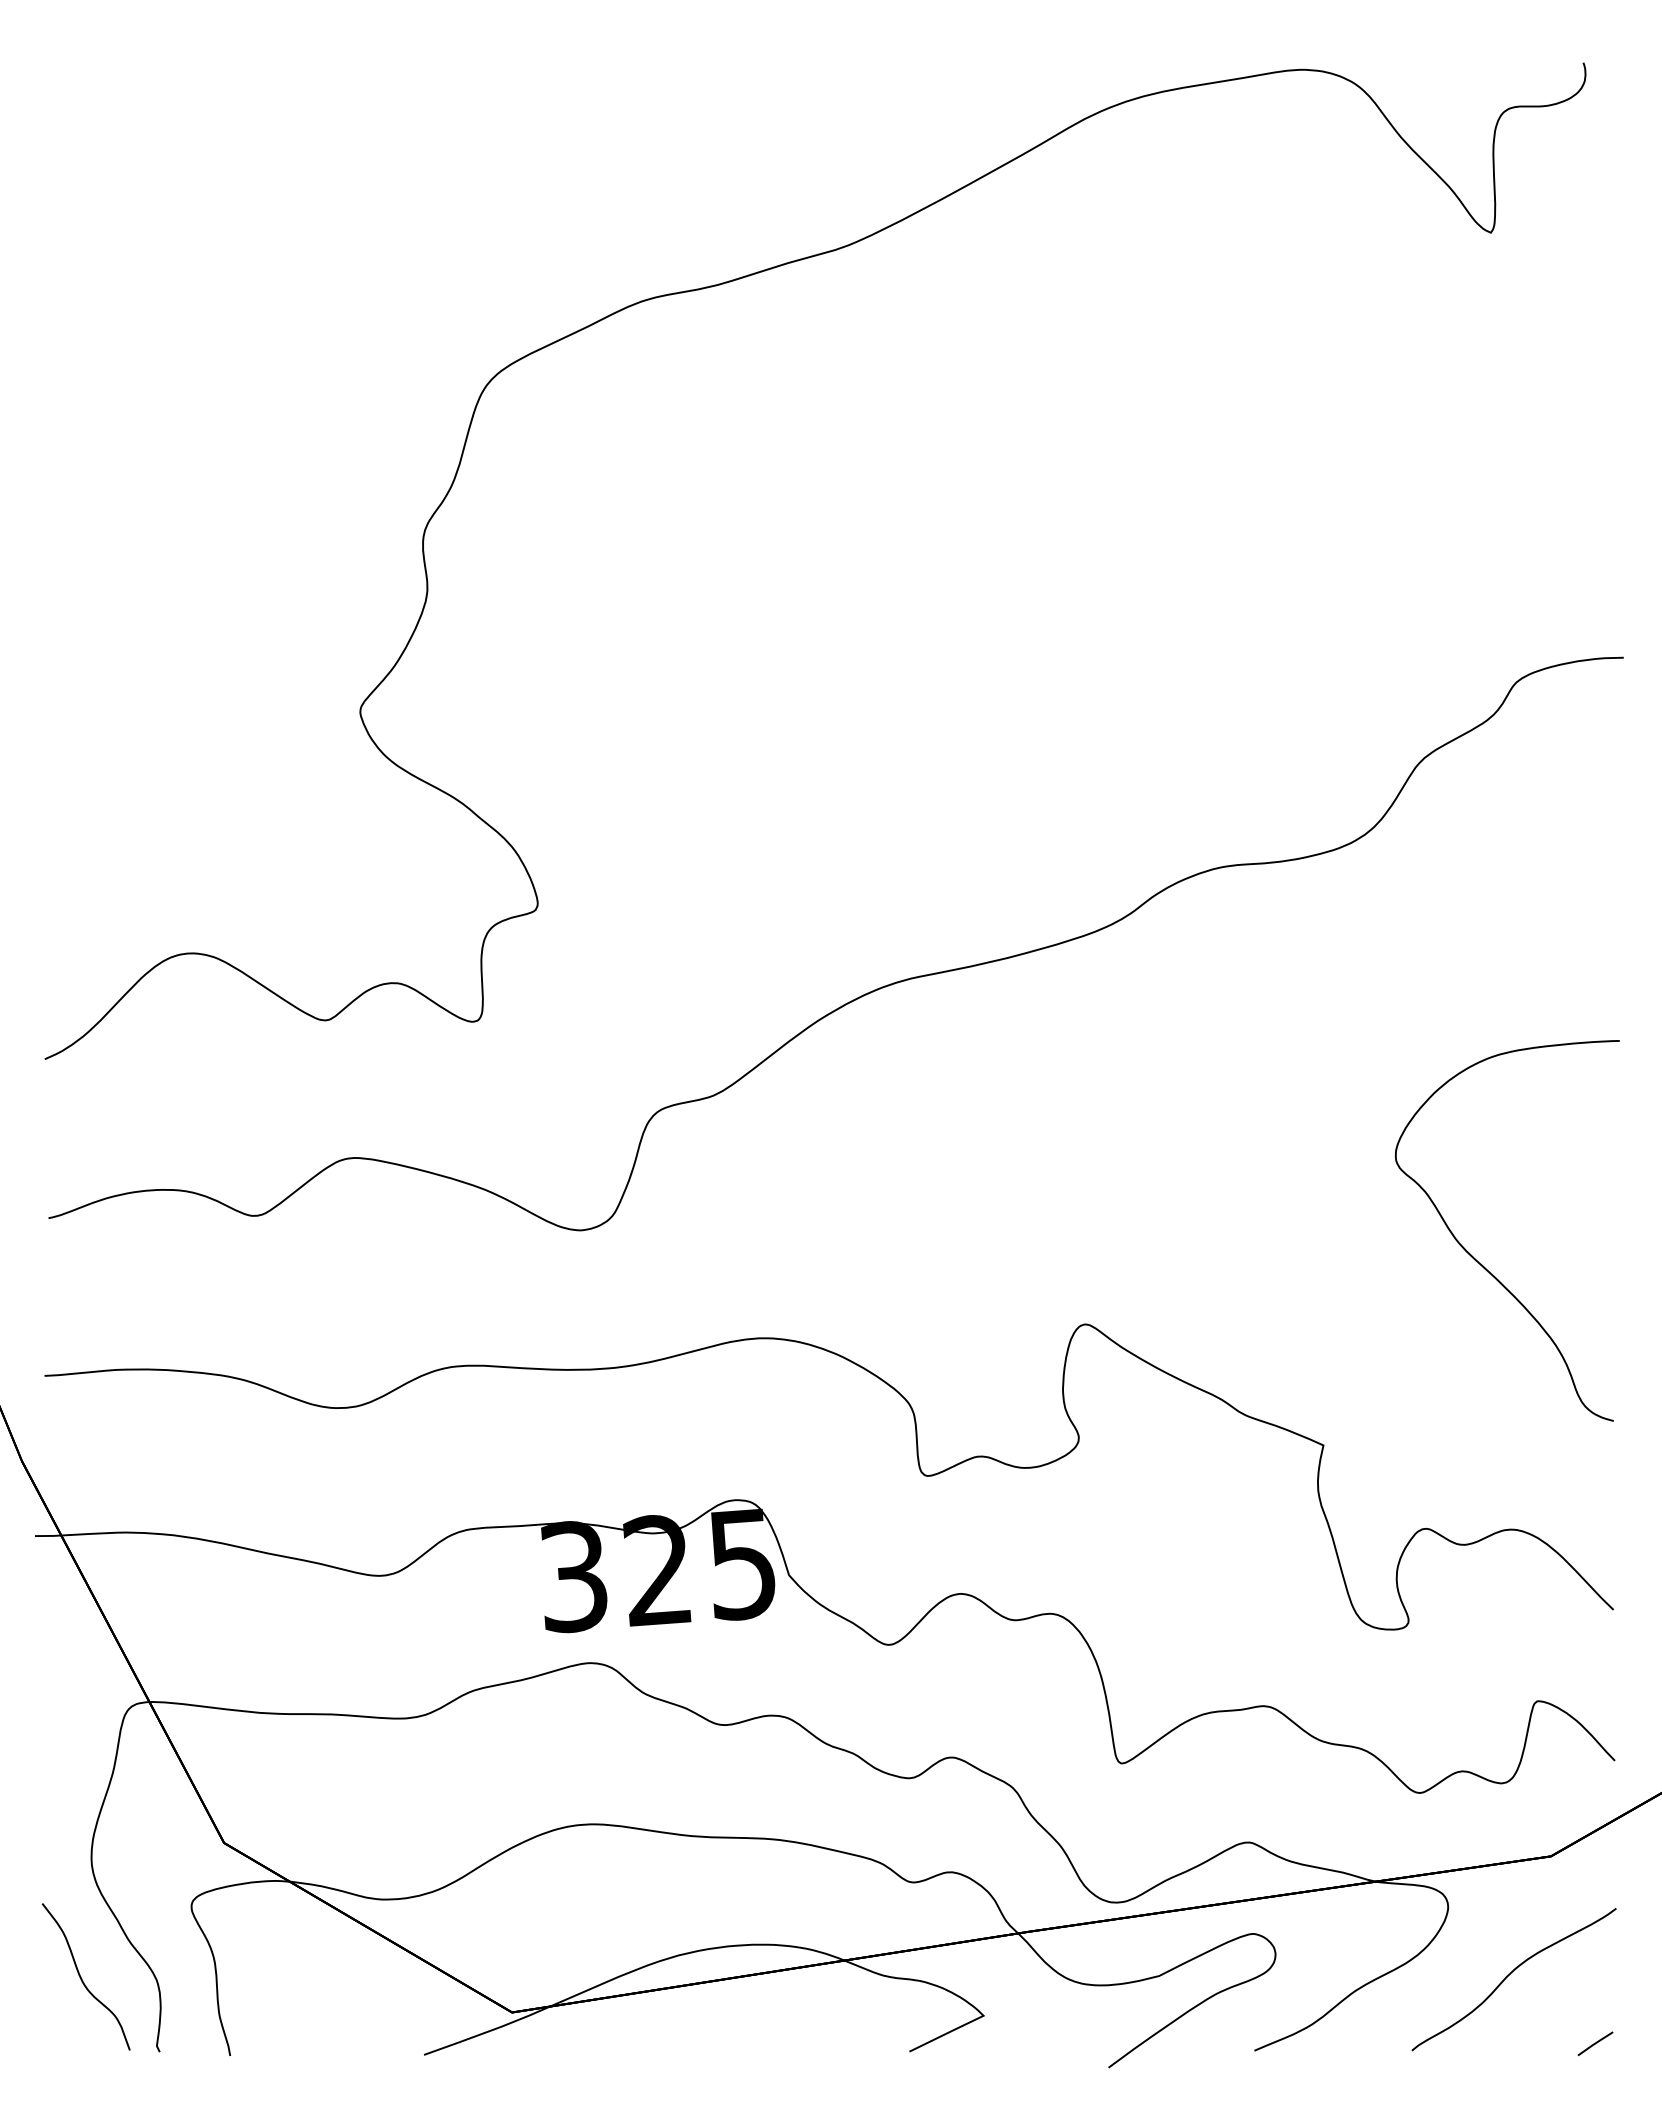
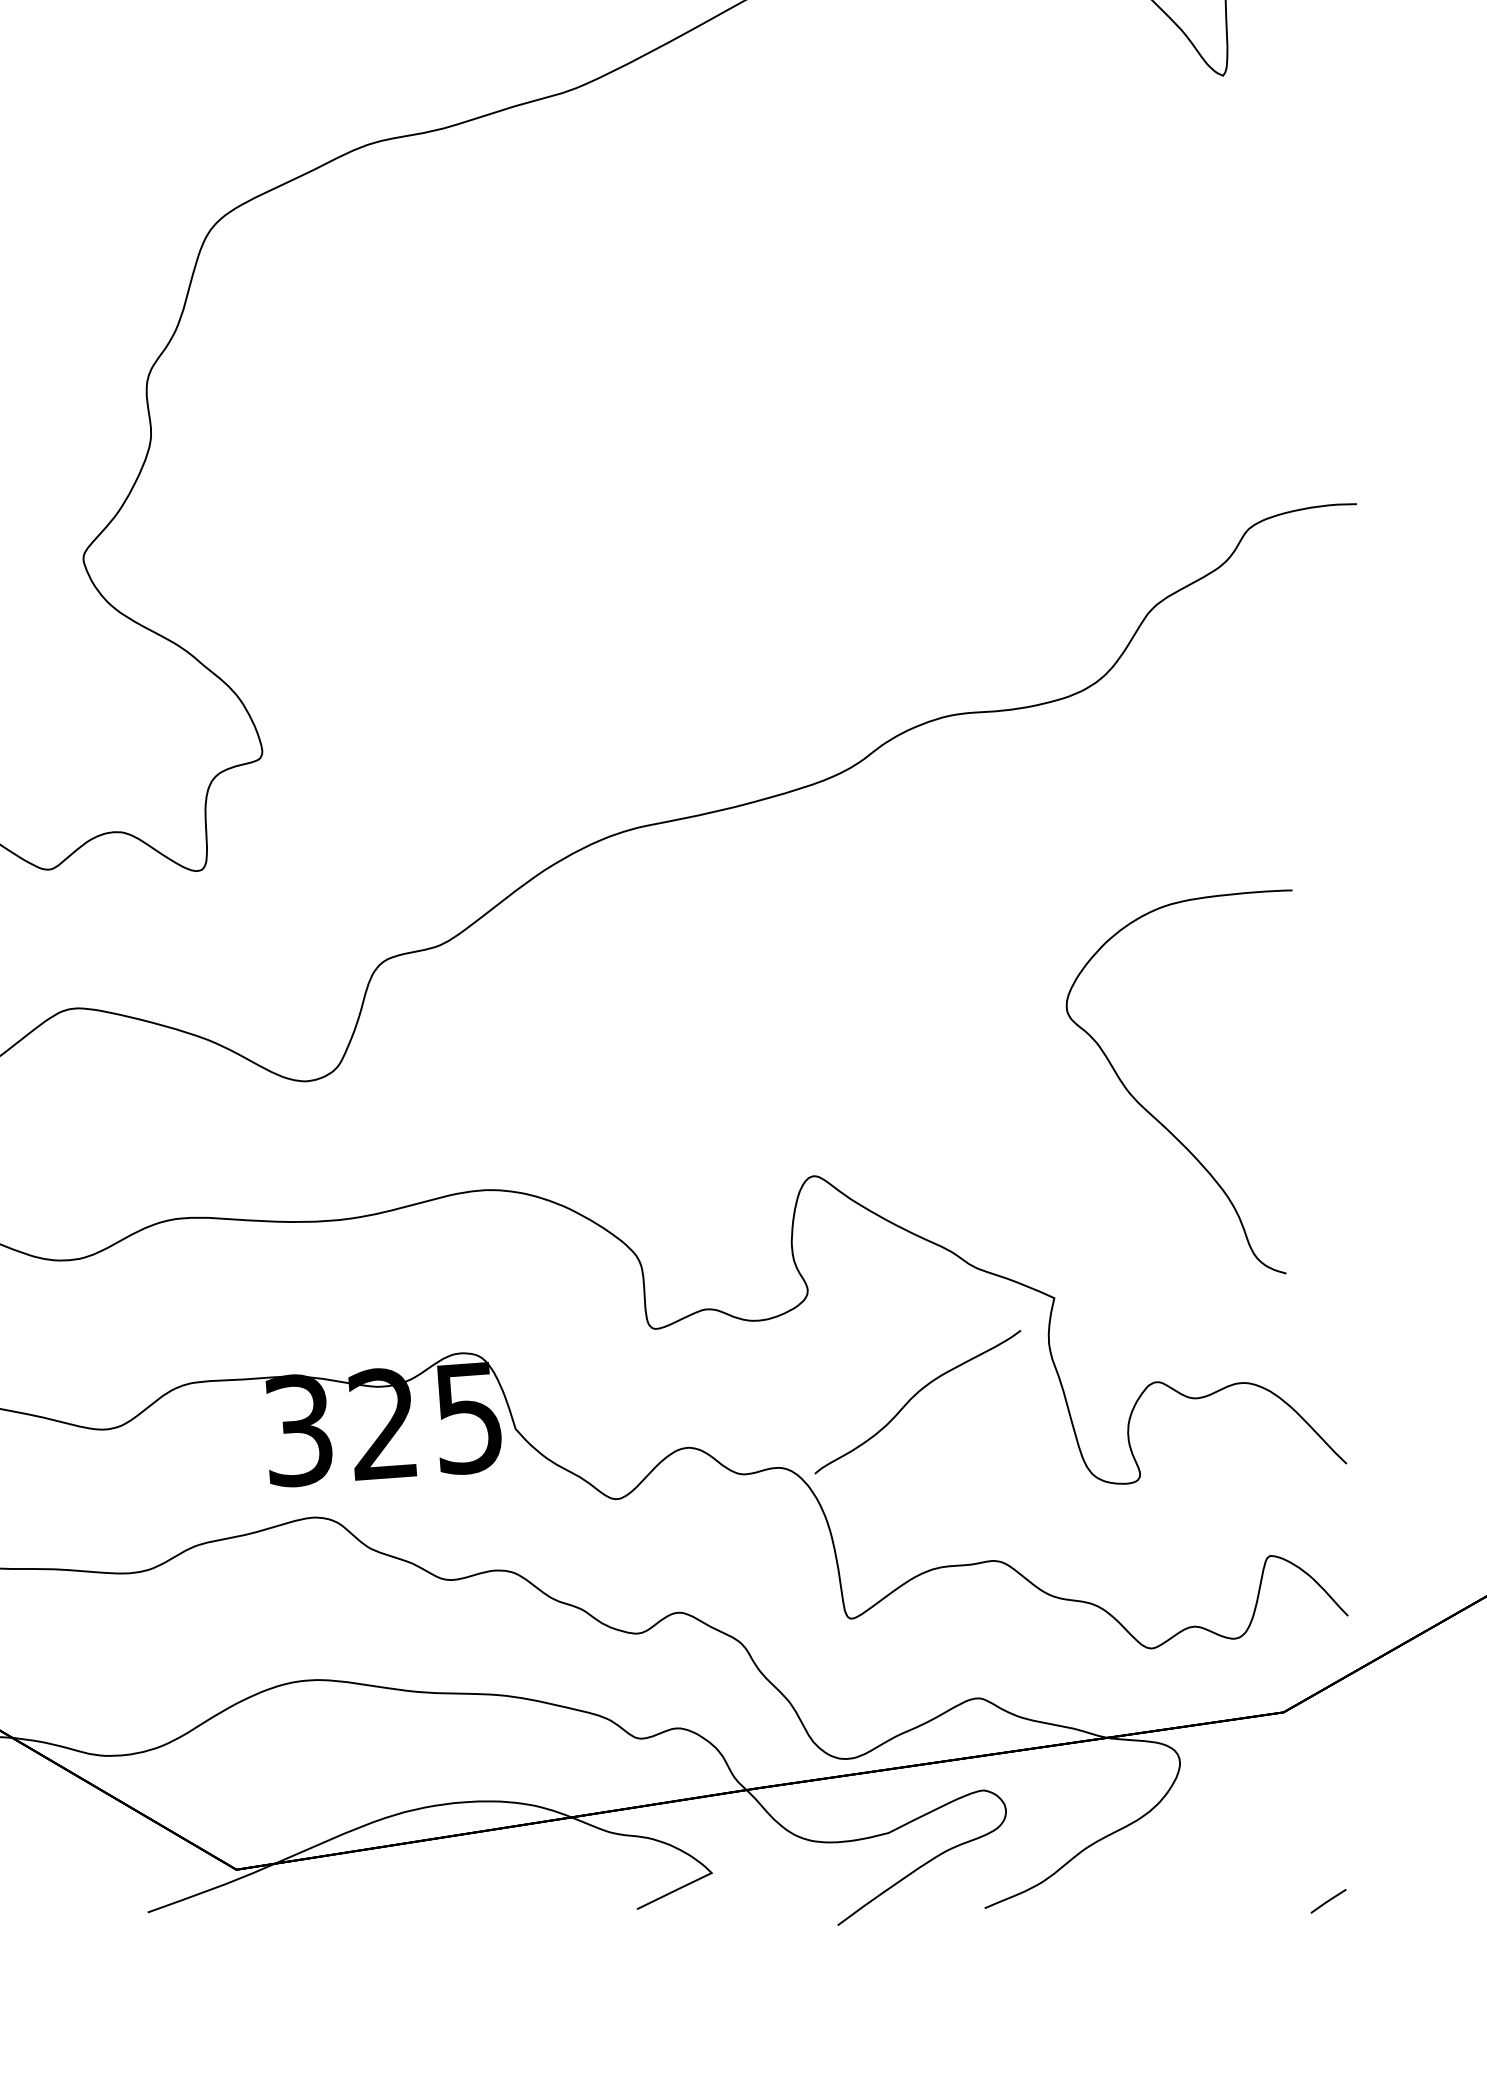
curve: (1481, 1263) -> (1153, 1114), moved
curve: (1509, 1975) -> (913, 1398), moved

